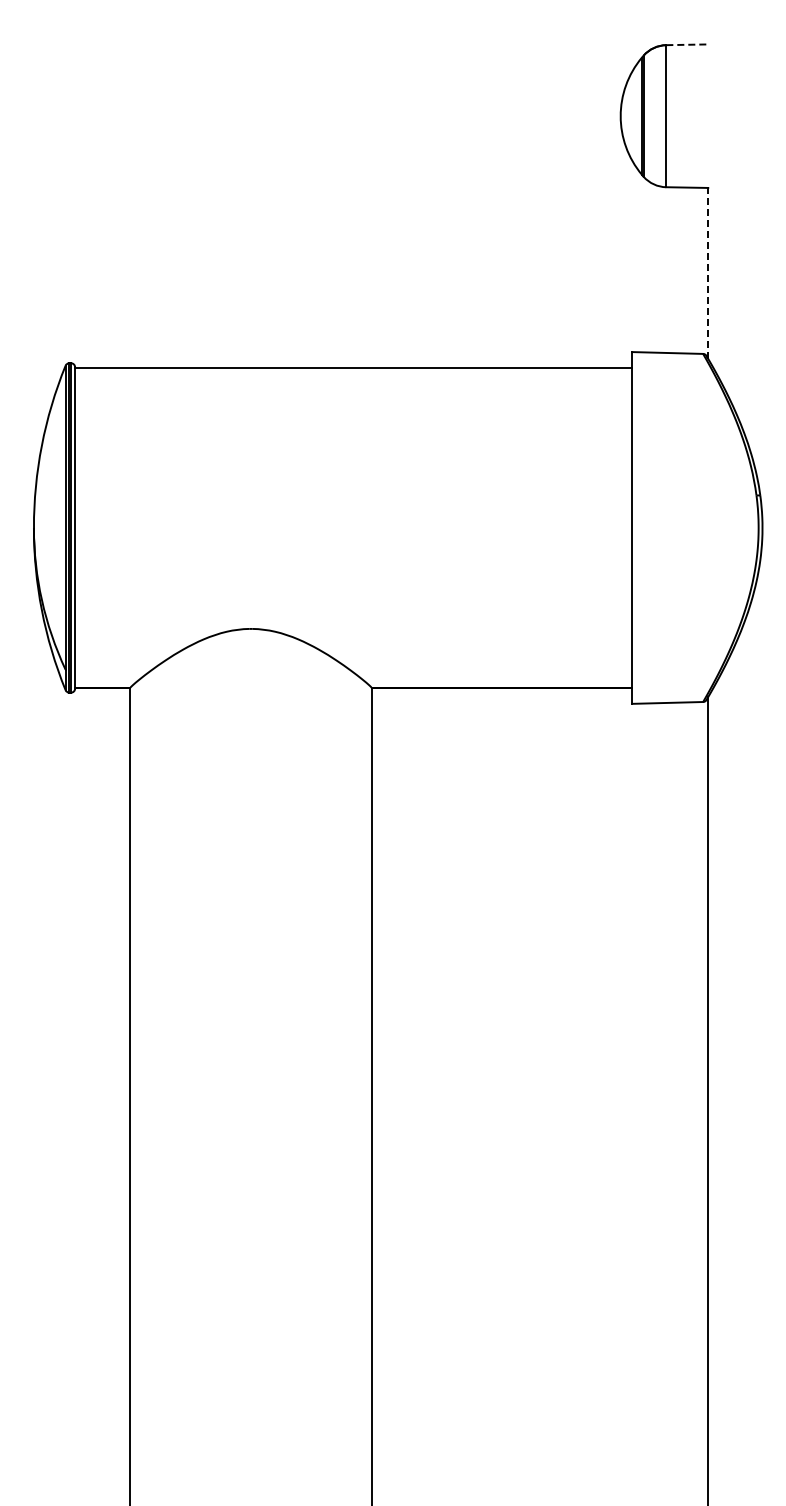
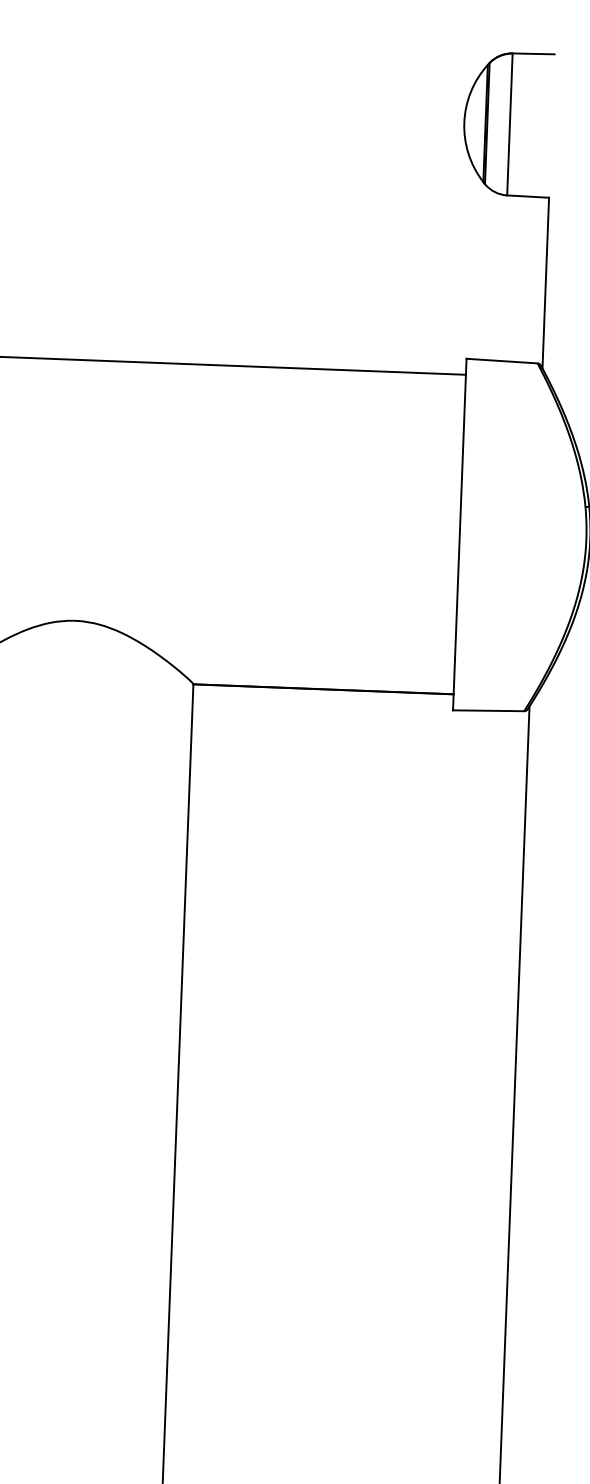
line: (687, 44) -> (533, 53), dashed -> solid
line: (708, 272) -> (546, 282), dashed -> solid

